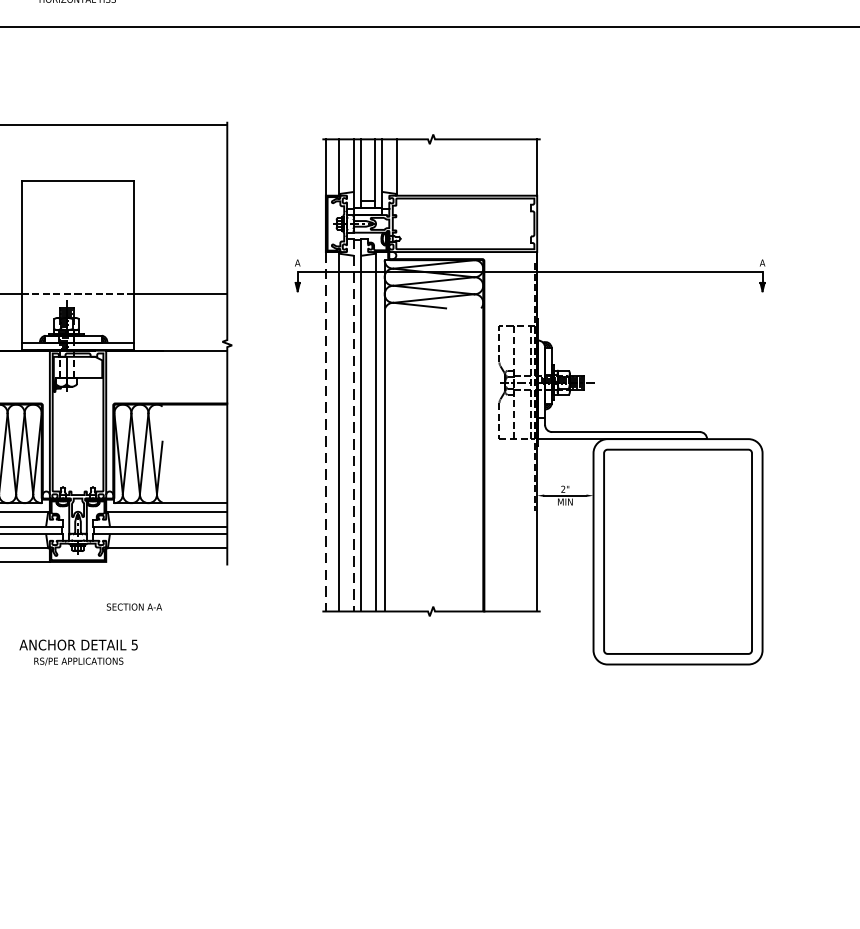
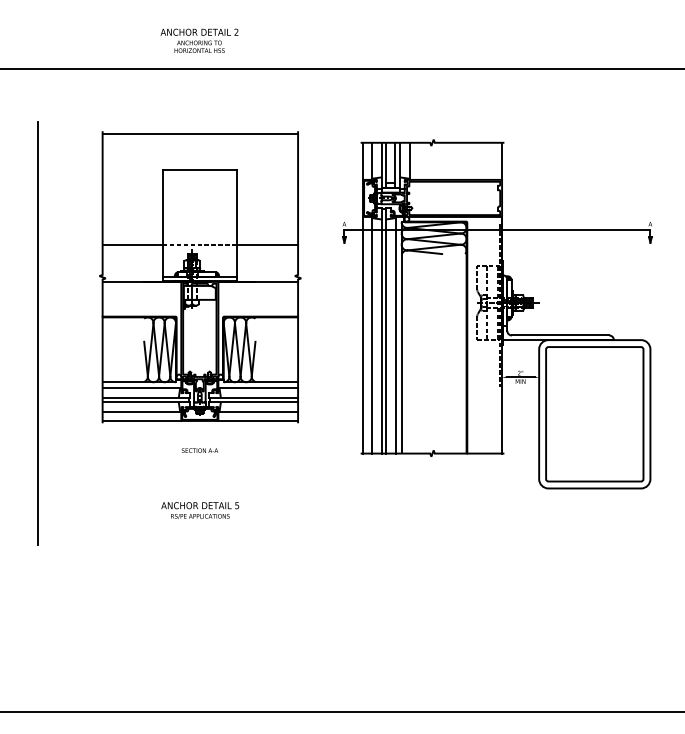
line: (354, 424) -> (381, 330), dashed -> solid
line: (325, 432) -> (362, 335), dashed -> solid
line: (167, 561) -> (258, 420), added
text: (133, 606) -> (199, 450), moved
text: (79, 652) -> (200, 510), moved

